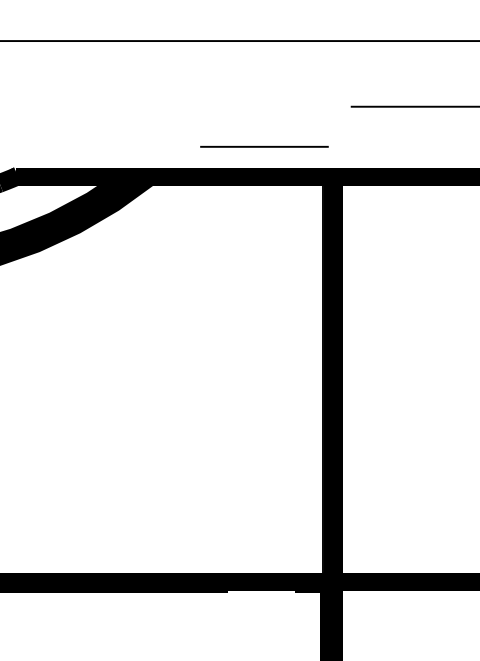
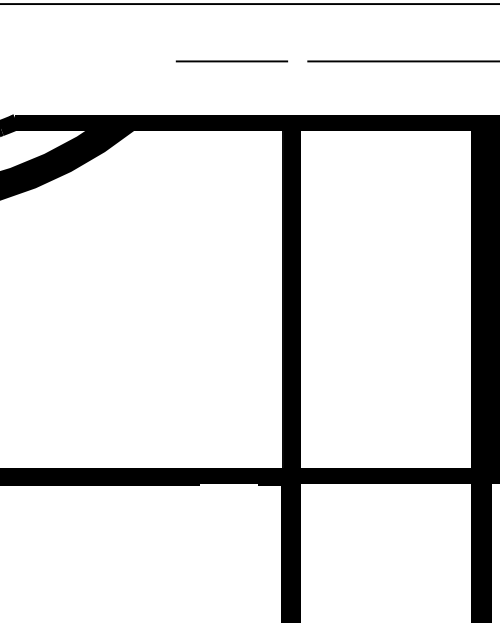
line: (263, 146) -> (231, 61), moved

